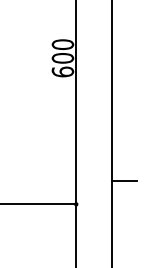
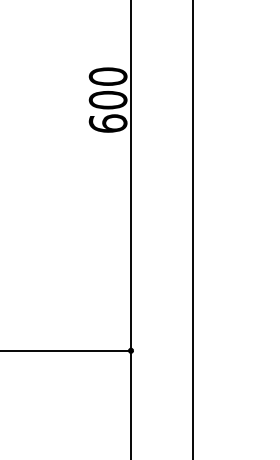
line: (124, 181) -> (213, 311), removed

